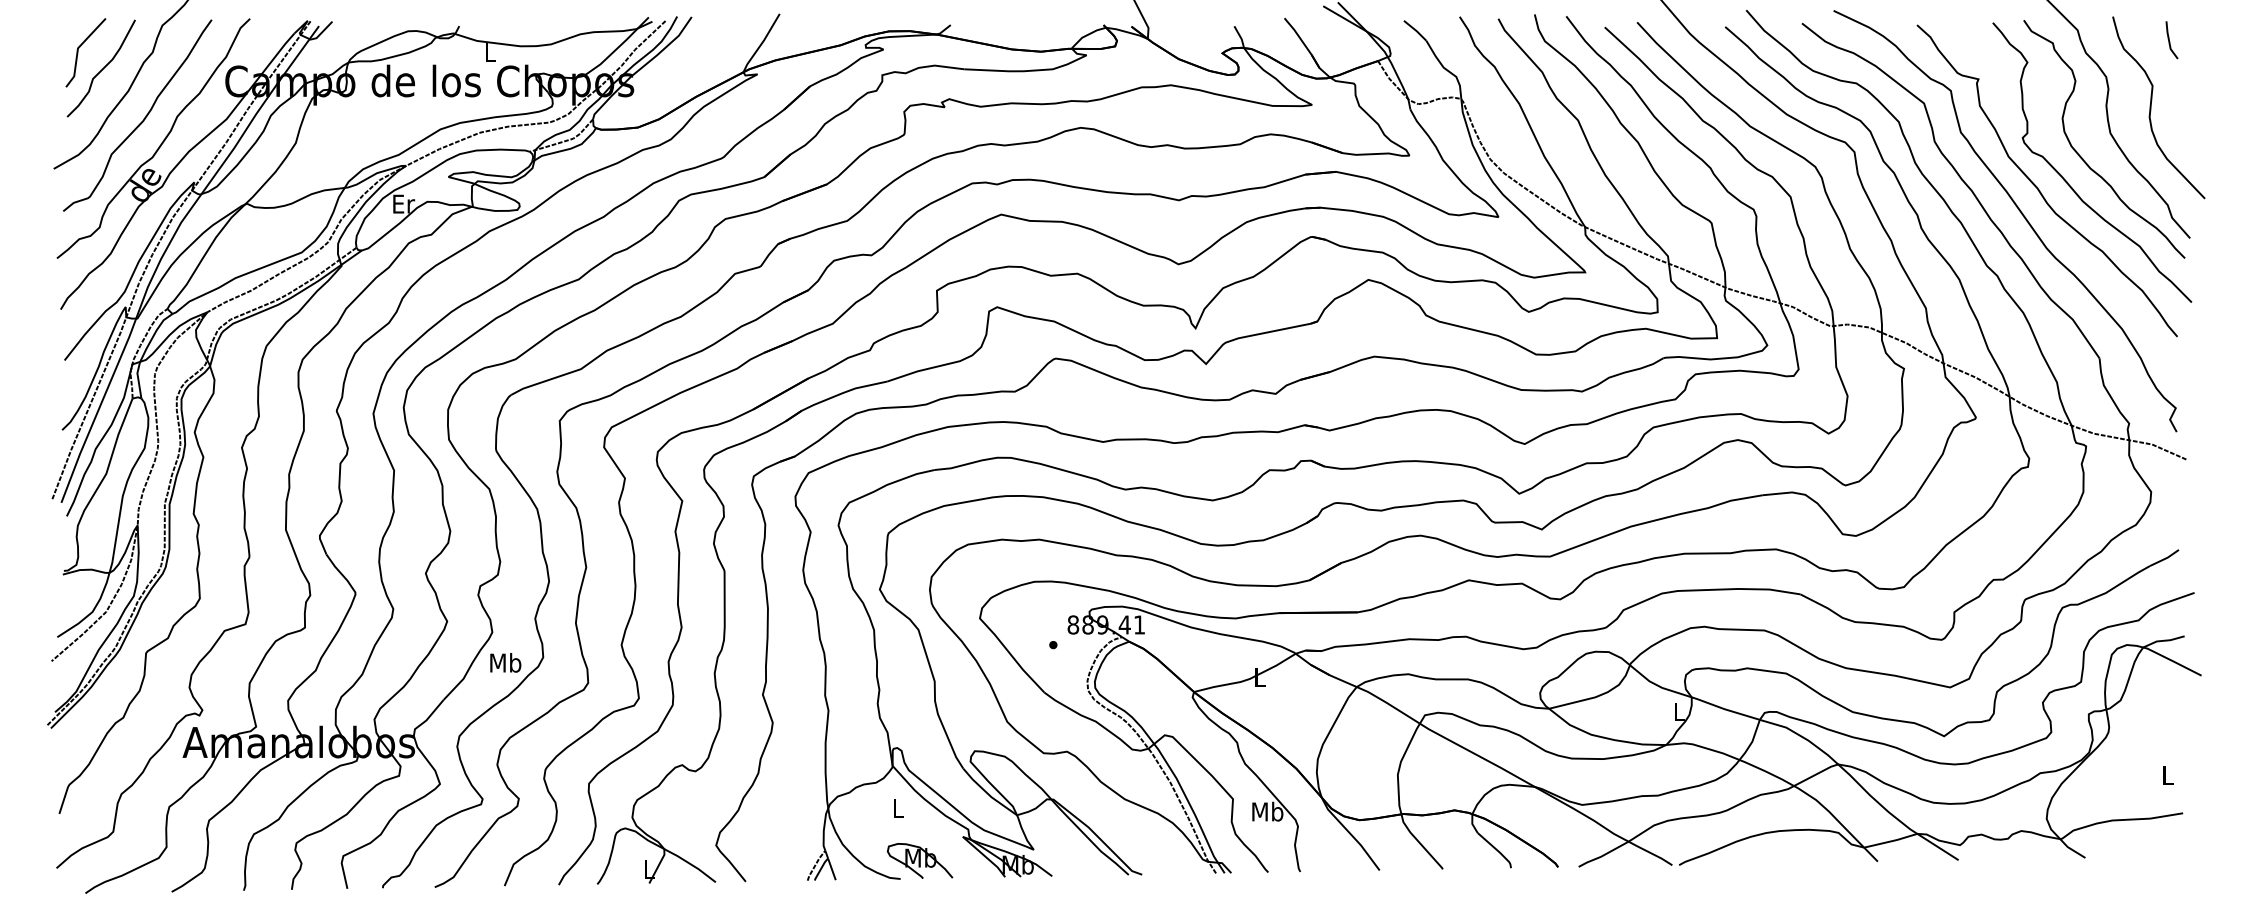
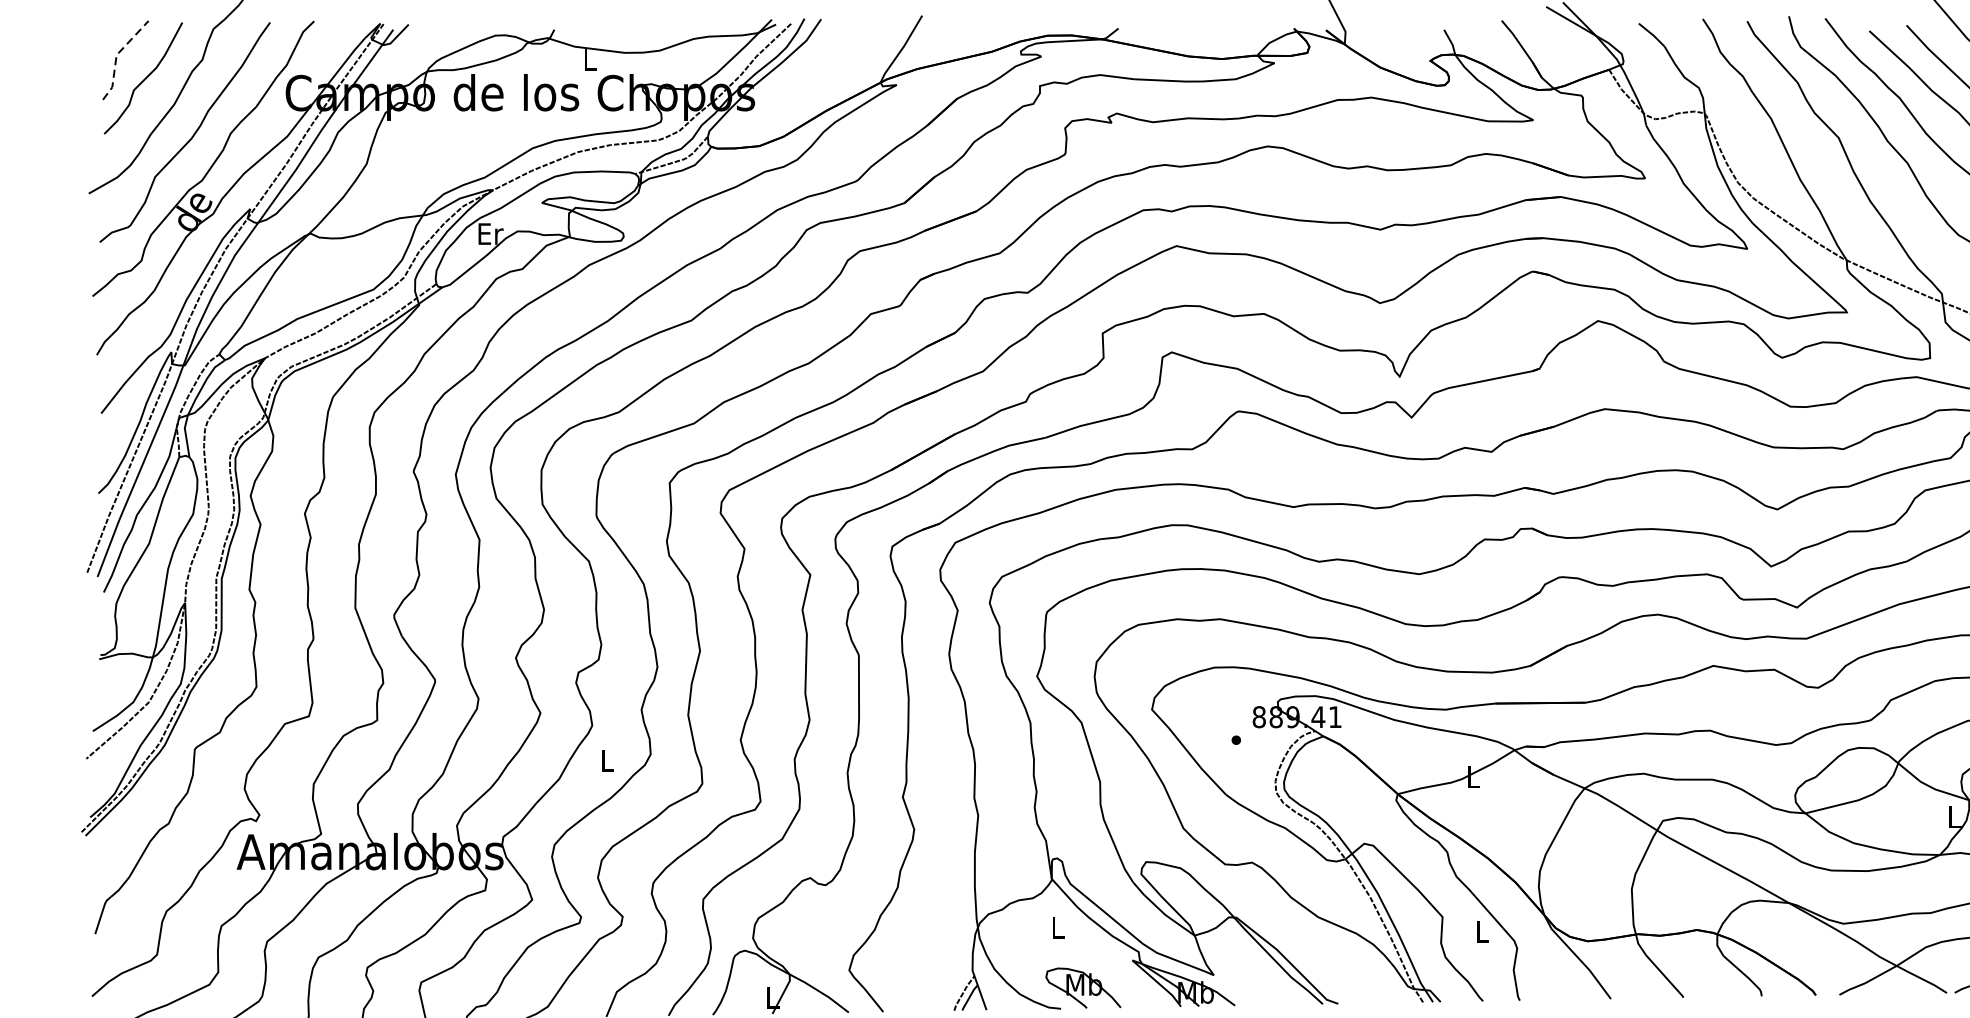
line: (77, 49) -> (116, 56), solid -> dashed
text: (505, 662) -> (607, 760), Mb -> L
text: (1267, 811) -> (1482, 931), Mb -> L

